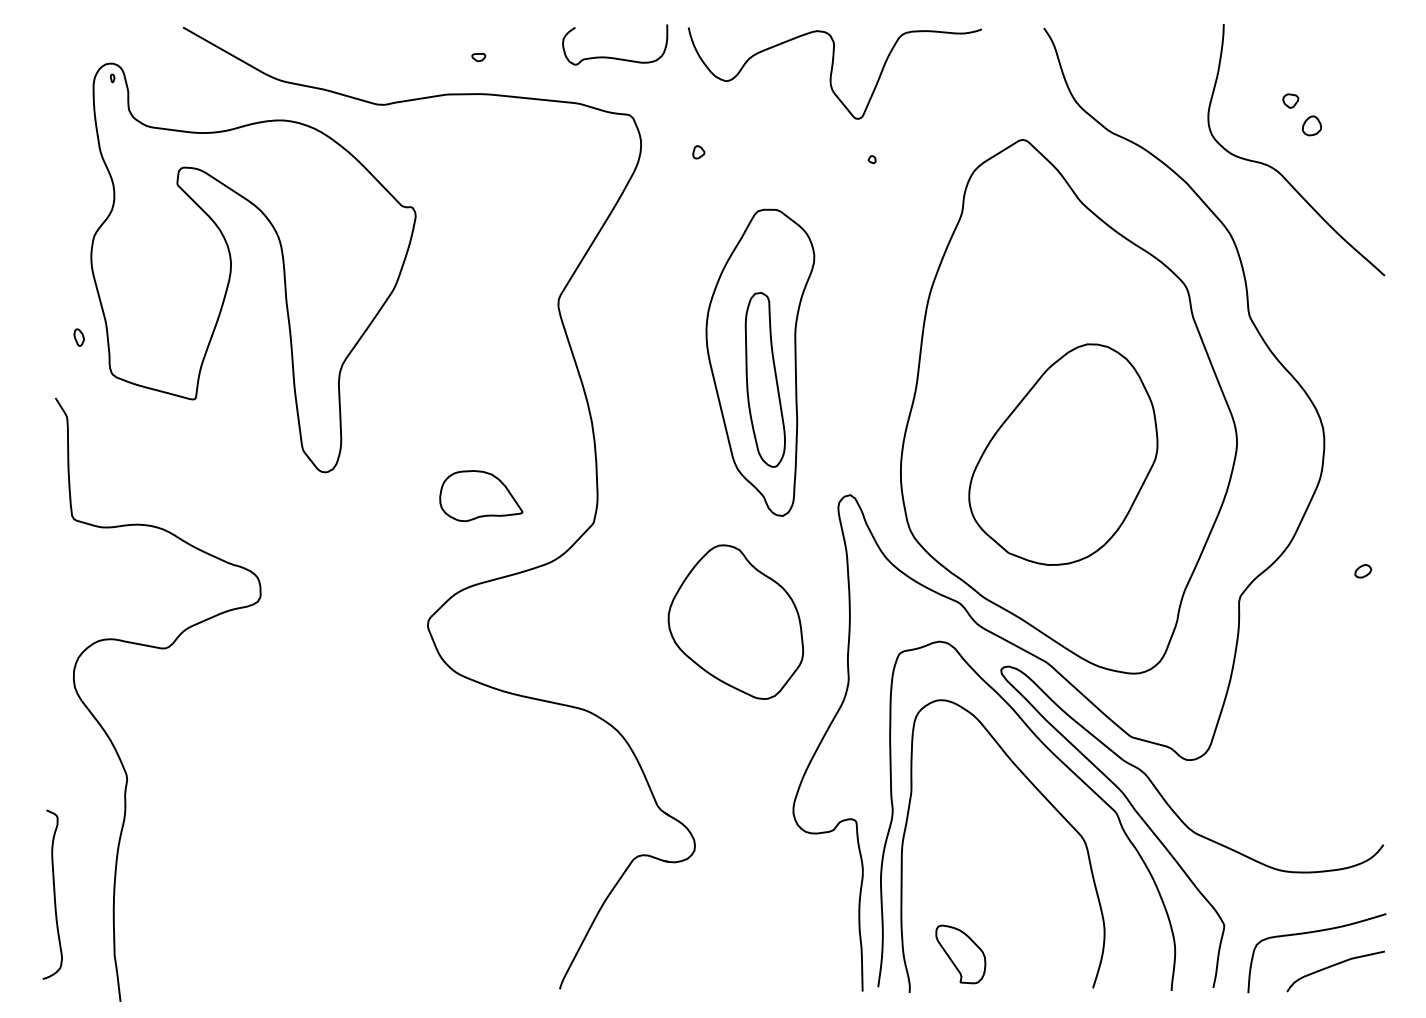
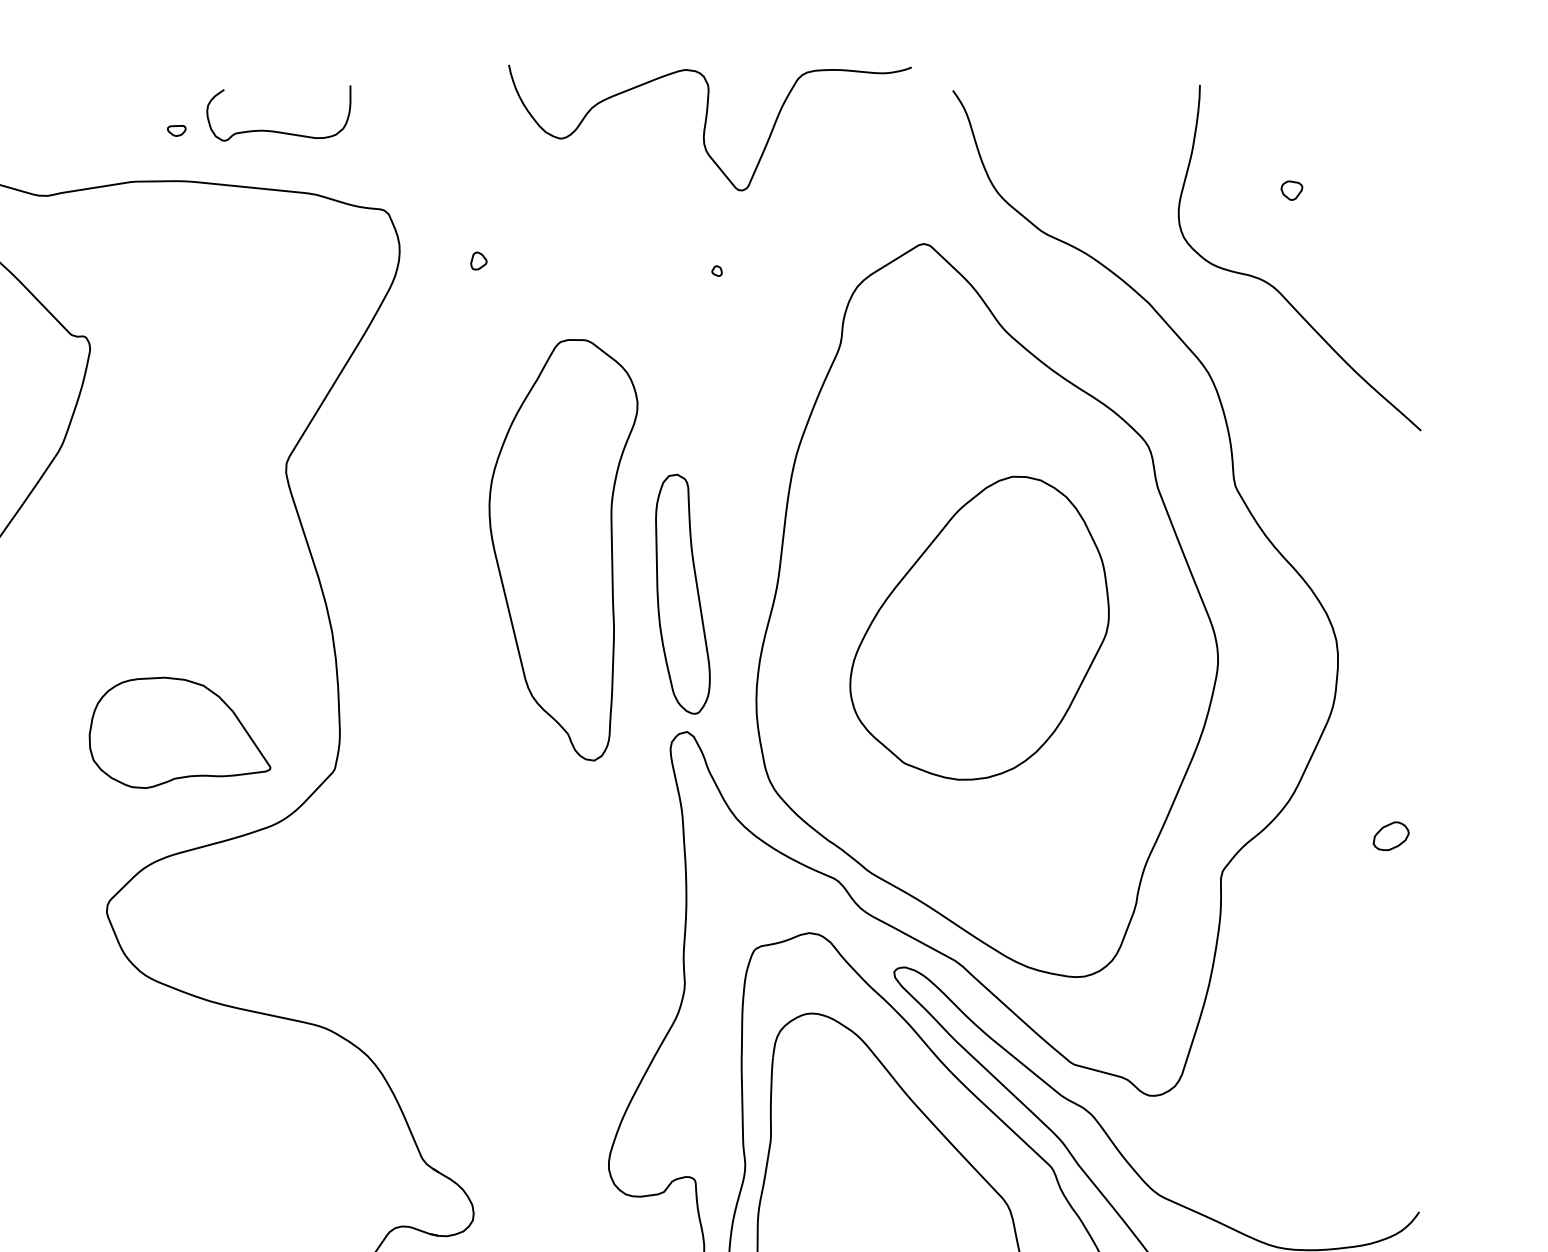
curve: (615, 57) -> (279, 130), moved
curve: (832, 73) -> (706, 128), moved
part: (1311, 125) -> (1320, 224), removed
part: (764, 379) -> (681, 593), moved
part: (1063, 454) -> (979, 628), moved
part: (481, 496) -> (180, 733), size x1.6
part: (1363, 571) -> (1391, 836), size x1.6
part: (735, 621) -> (529, 905), removed

